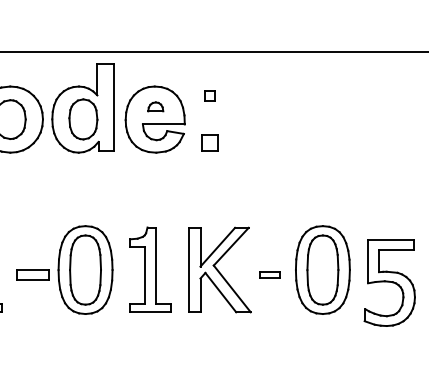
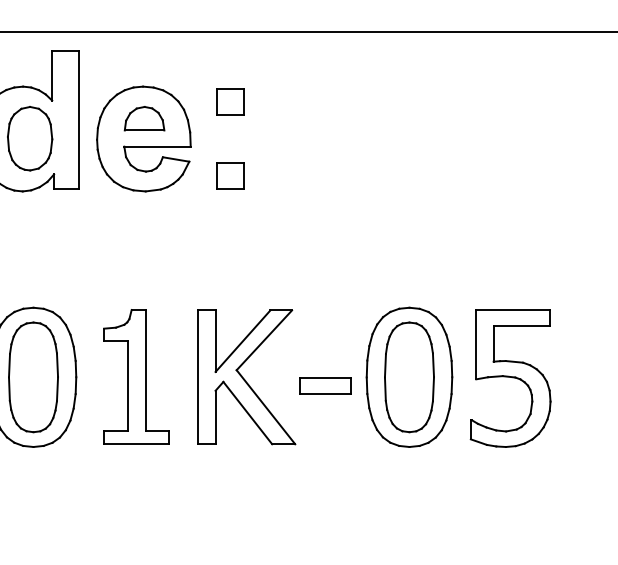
part: (209, 96) -> (229, 102), size x1.67
part: (155, 106) -> (144, 118), size x1.67
part: (269, 274) -> (324, 384), size x1.67
part: (389, 282) -> (510, 378), moved

